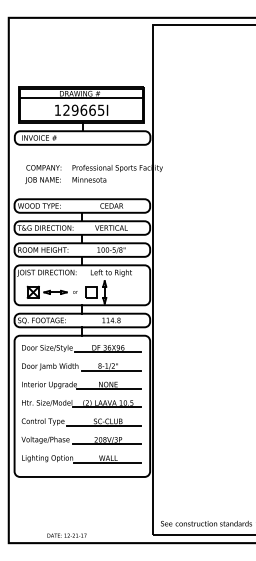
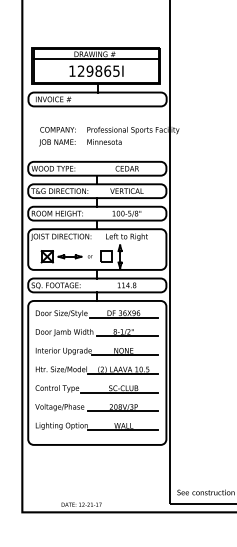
text: (83, 109) -> (98, 70), 129665I -> 129865I

